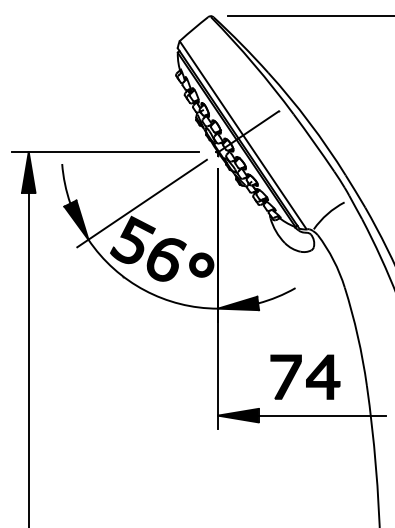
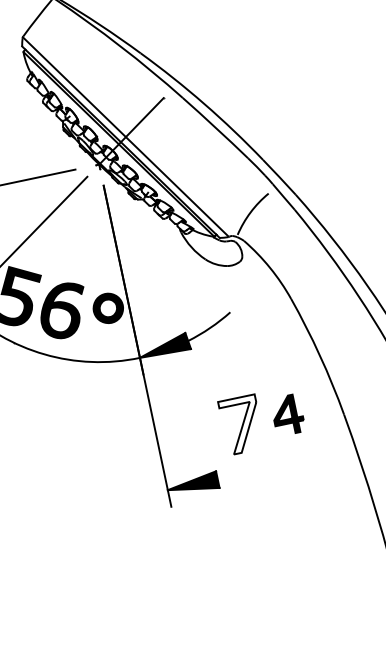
fill: (285, 376) -> (240, 424), removed
part: (323, 376) -> (287, 414), size x0.7
line: (322, 415) -> (296, 462), removed

